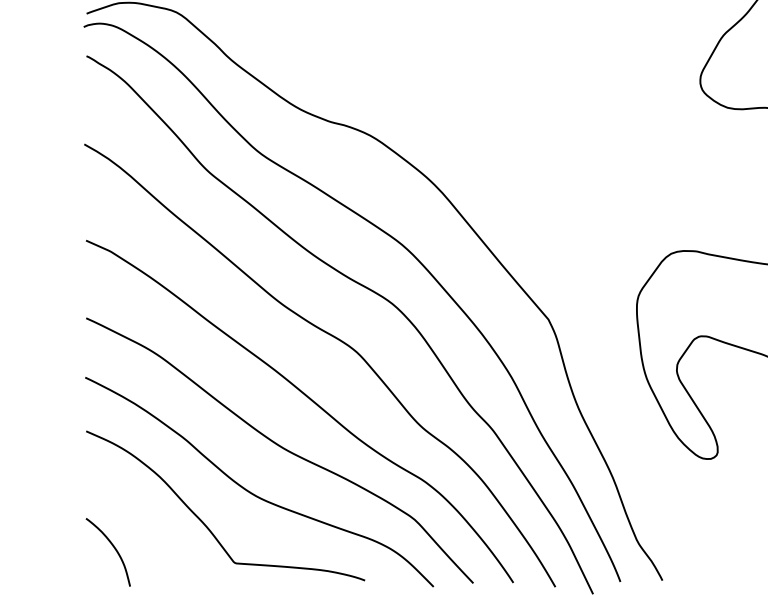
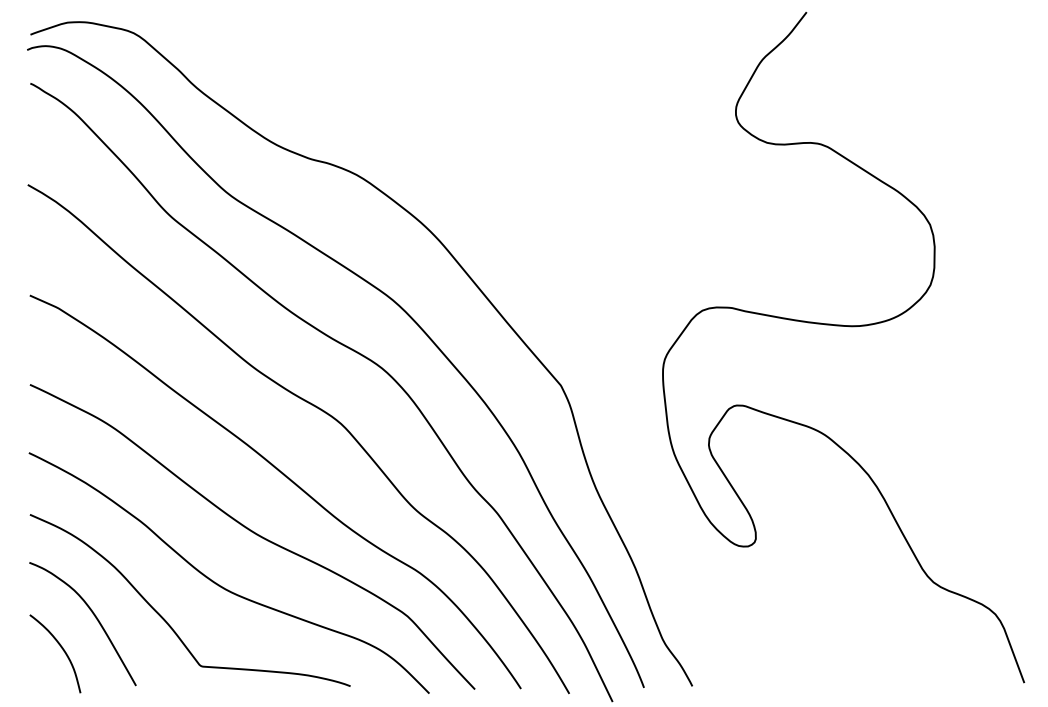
curve: (141, 518) -> (93, 615), added

